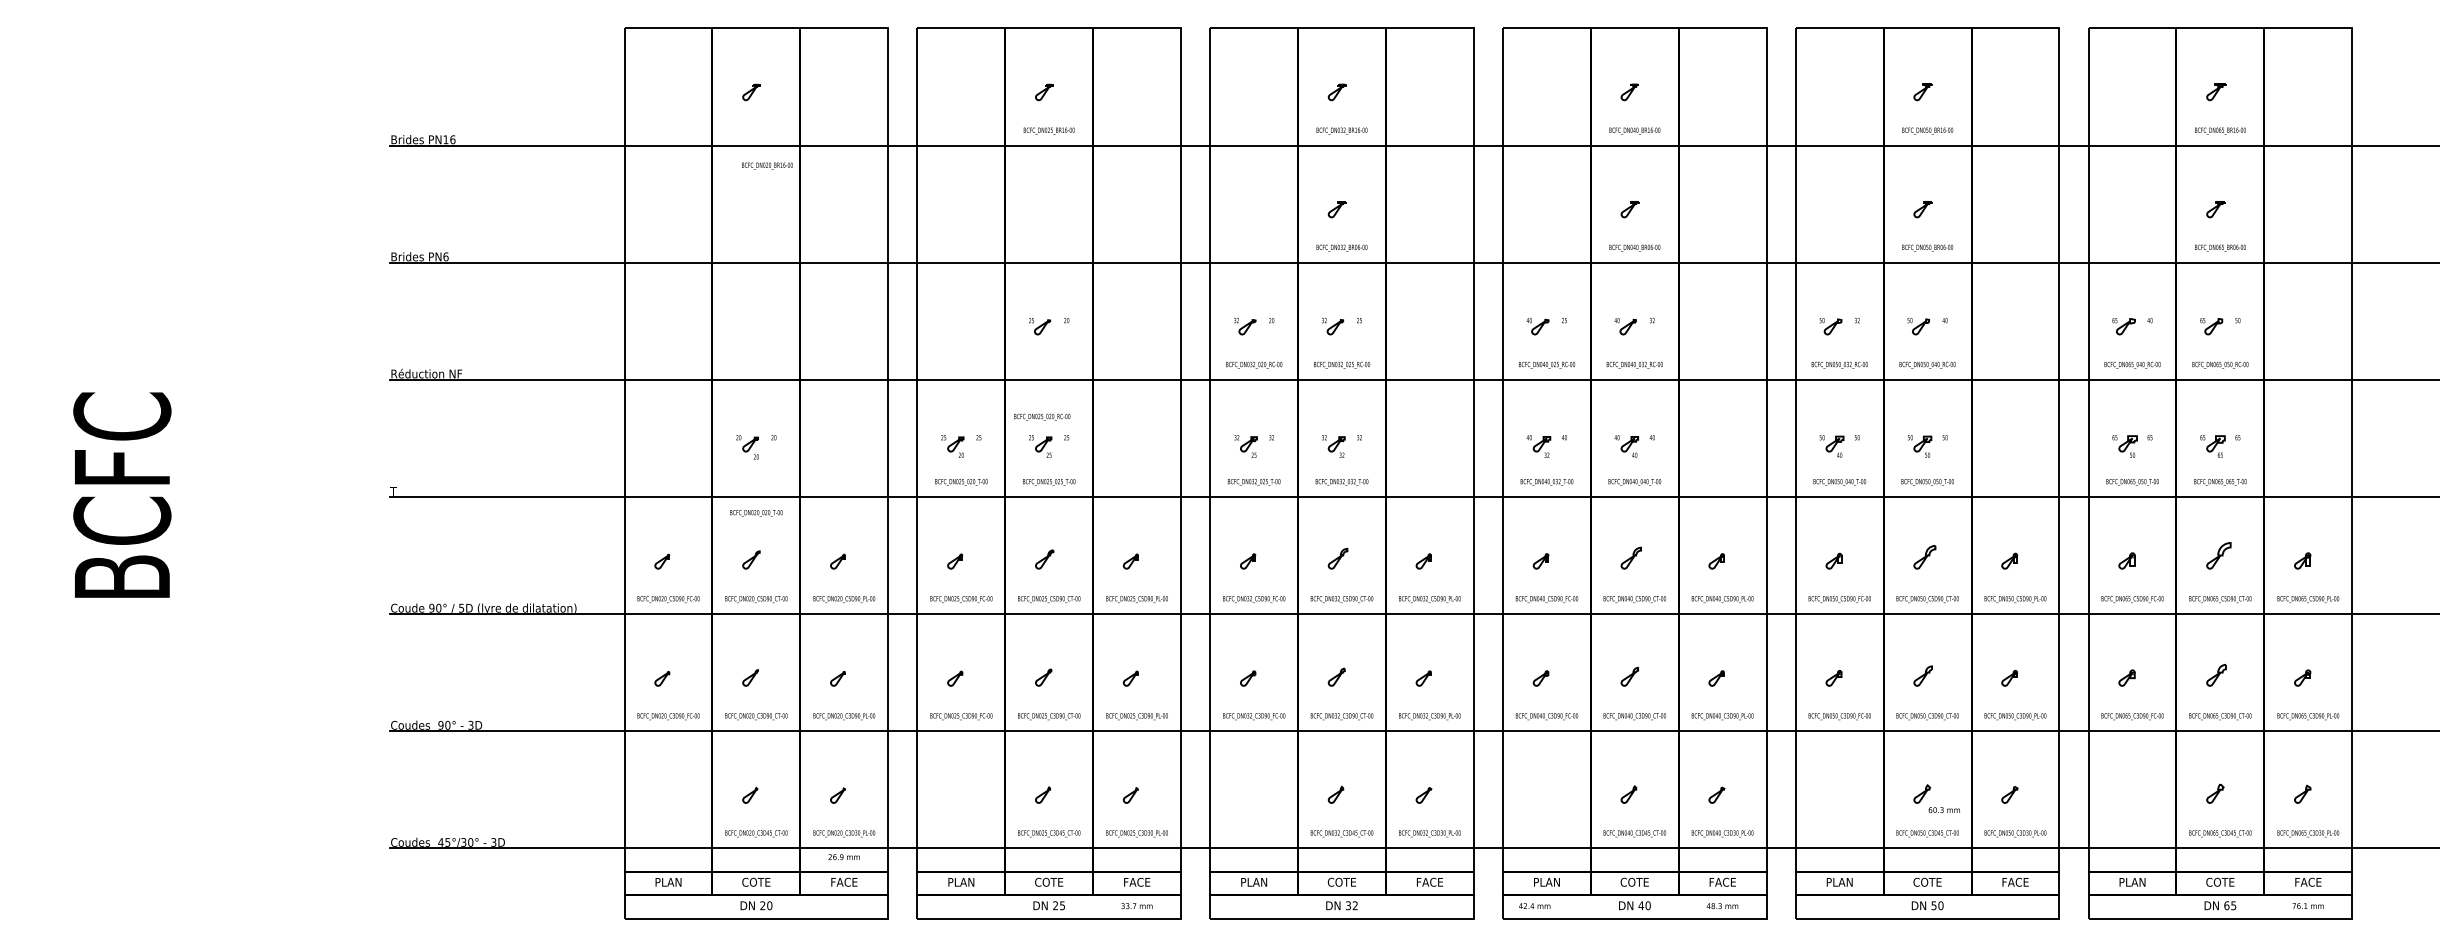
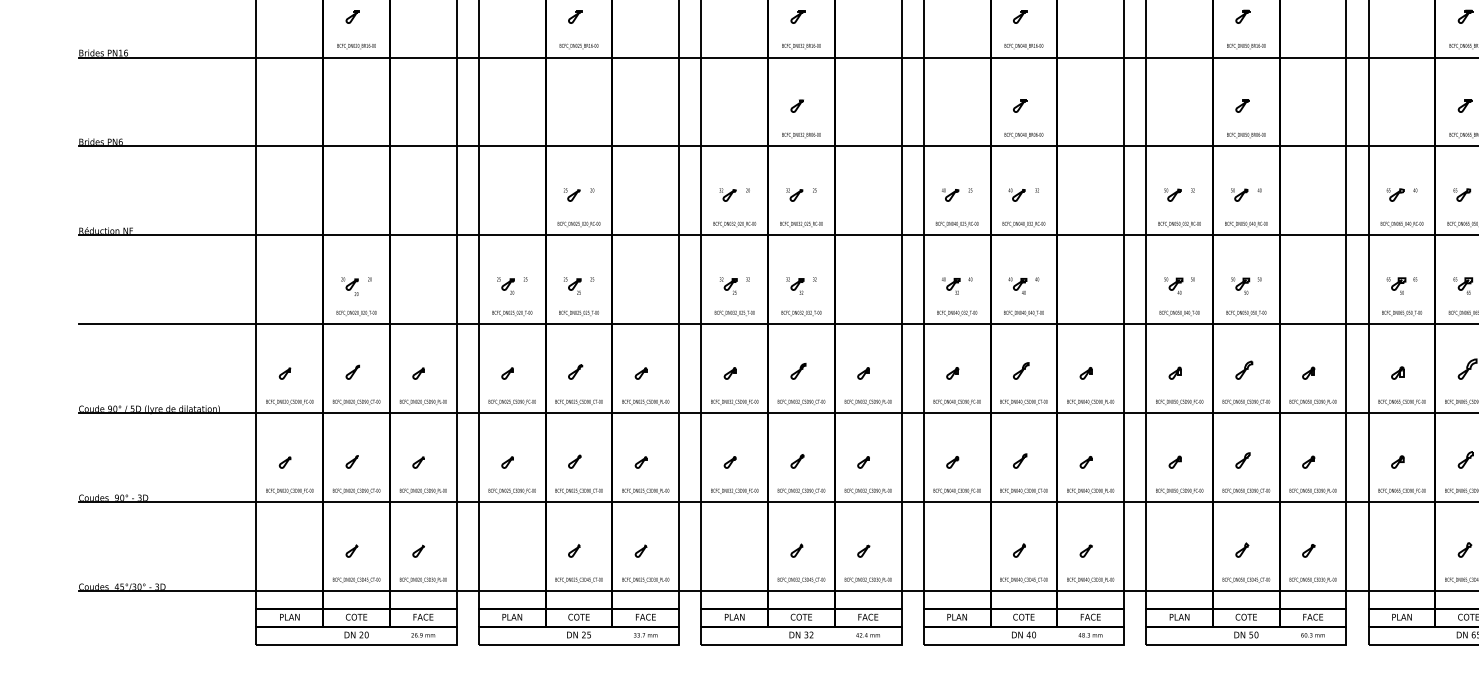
text: (767, 165) -> (356, 46), moved
text: (1042, 416) -> (579, 223), moved
text: (756, 513) -> (356, 313), moved
text: (1943, 810) -> (1312, 635), moved
text: (843, 857) -> (422, 635), moved
text: (1534, 905) -> (867, 634), moved

